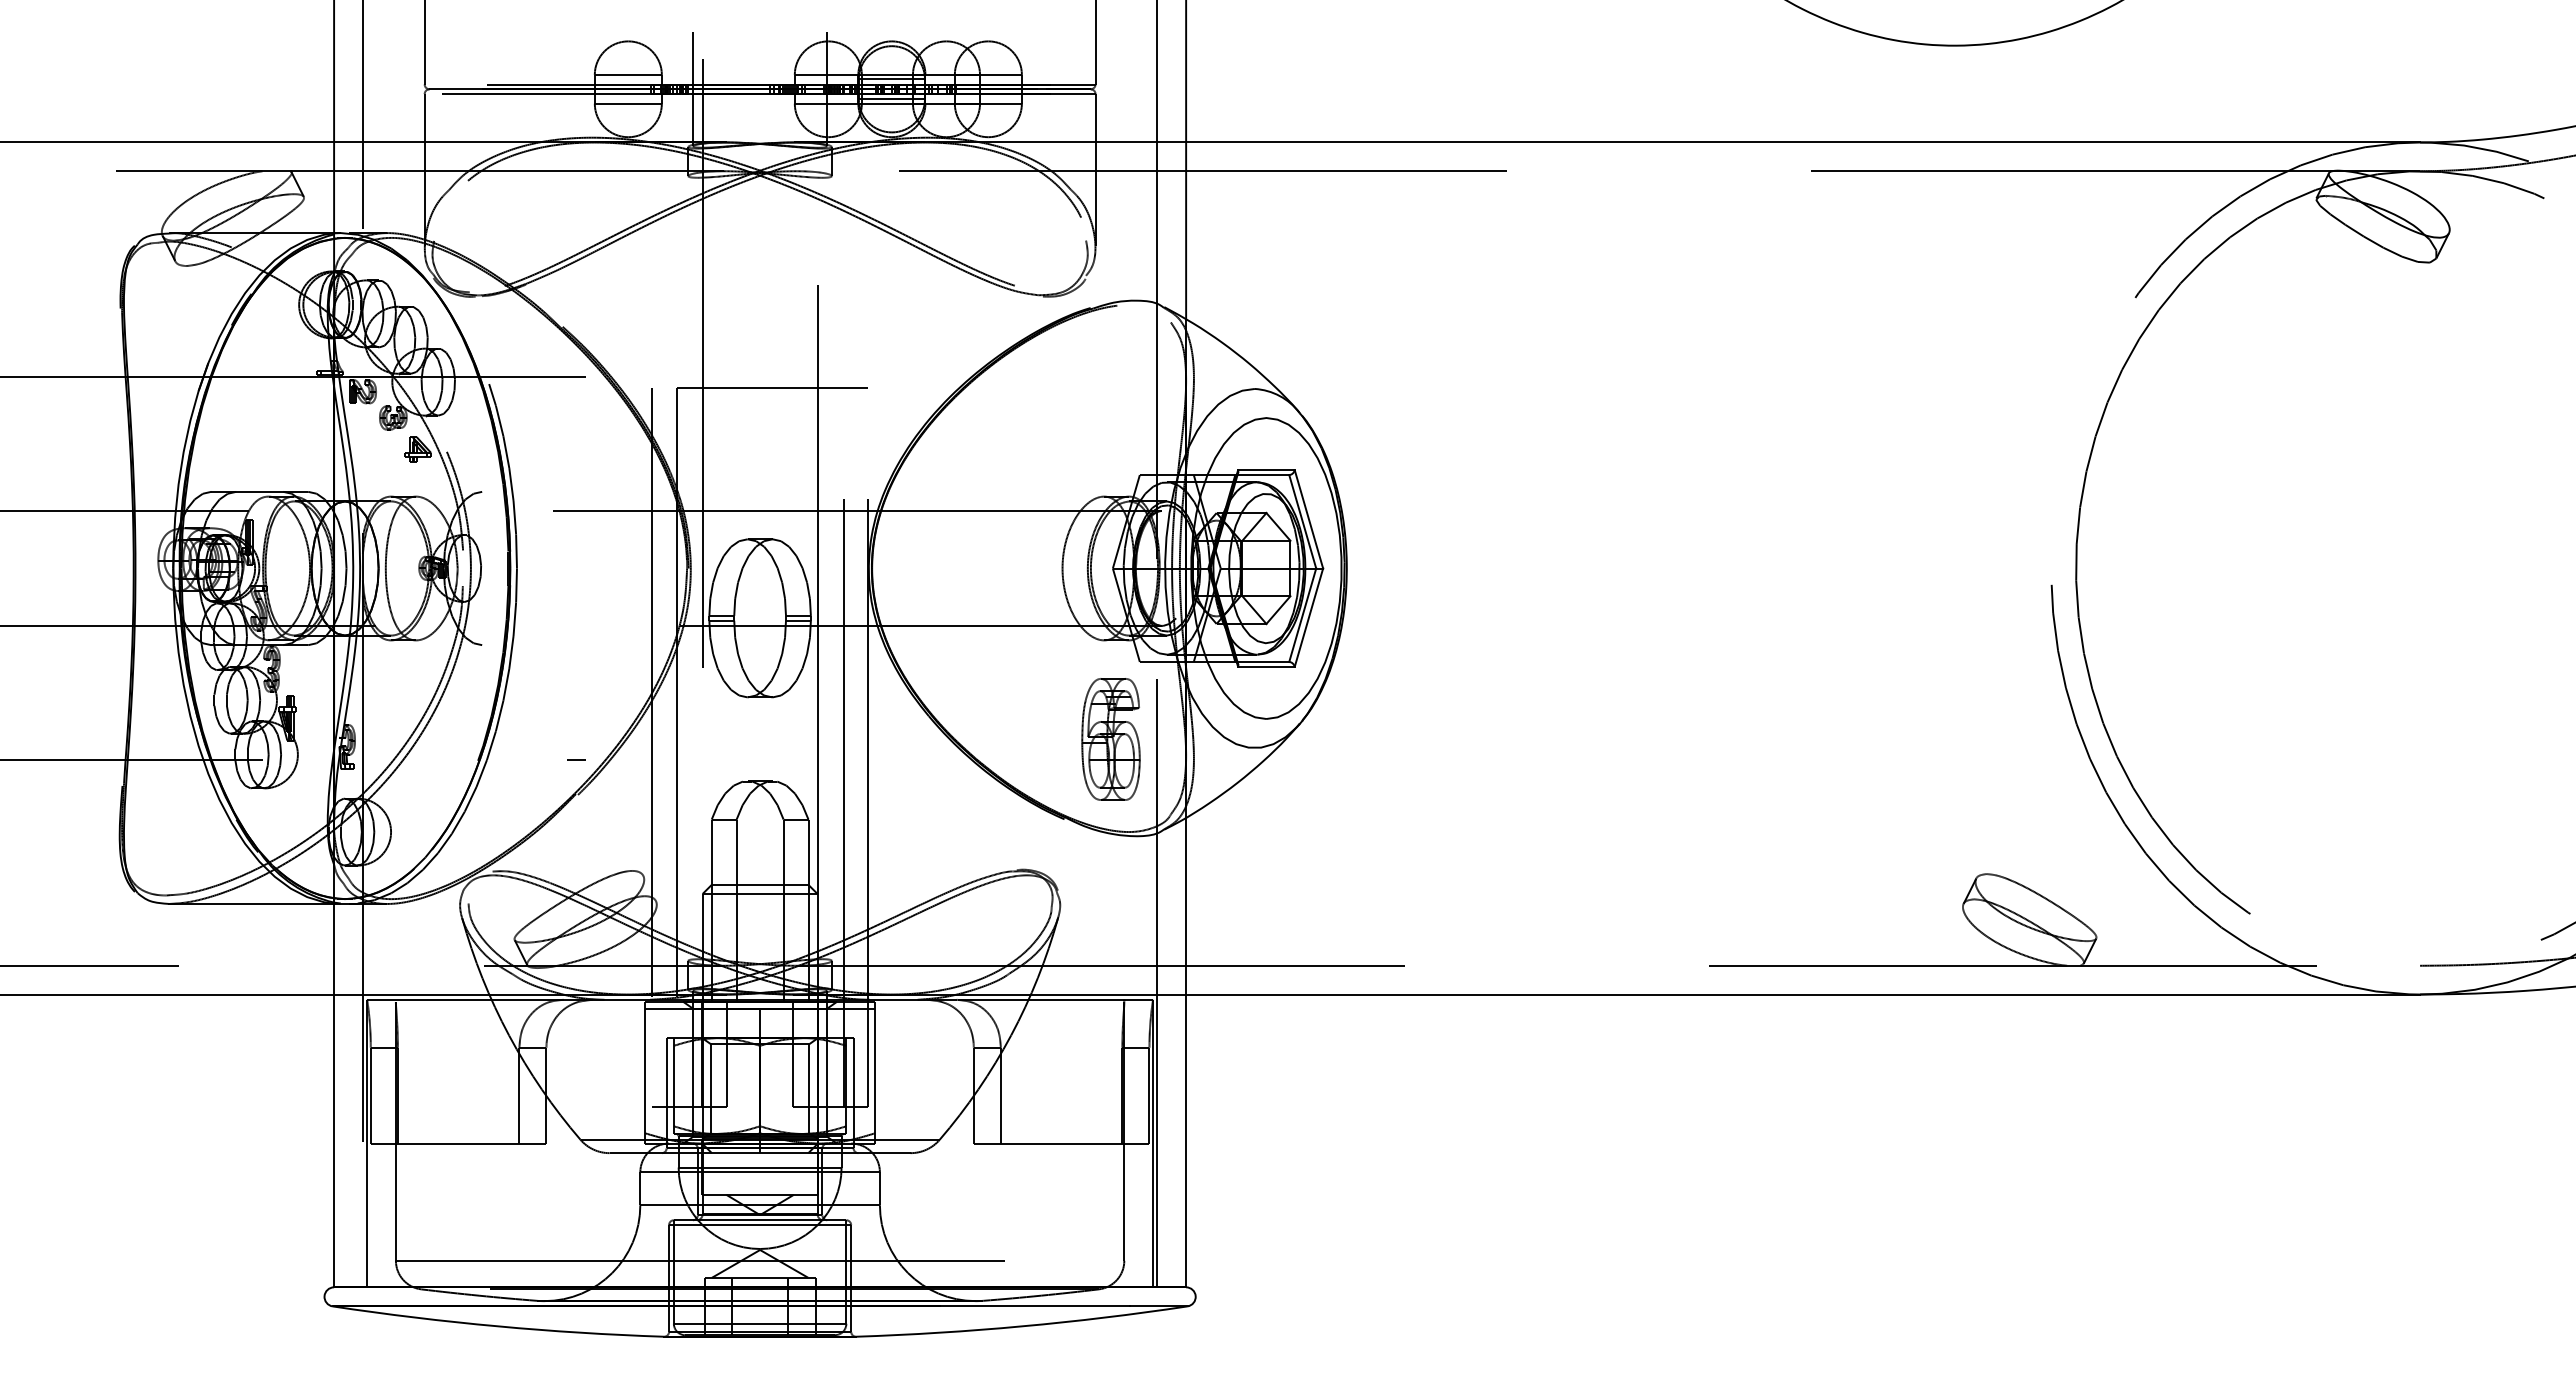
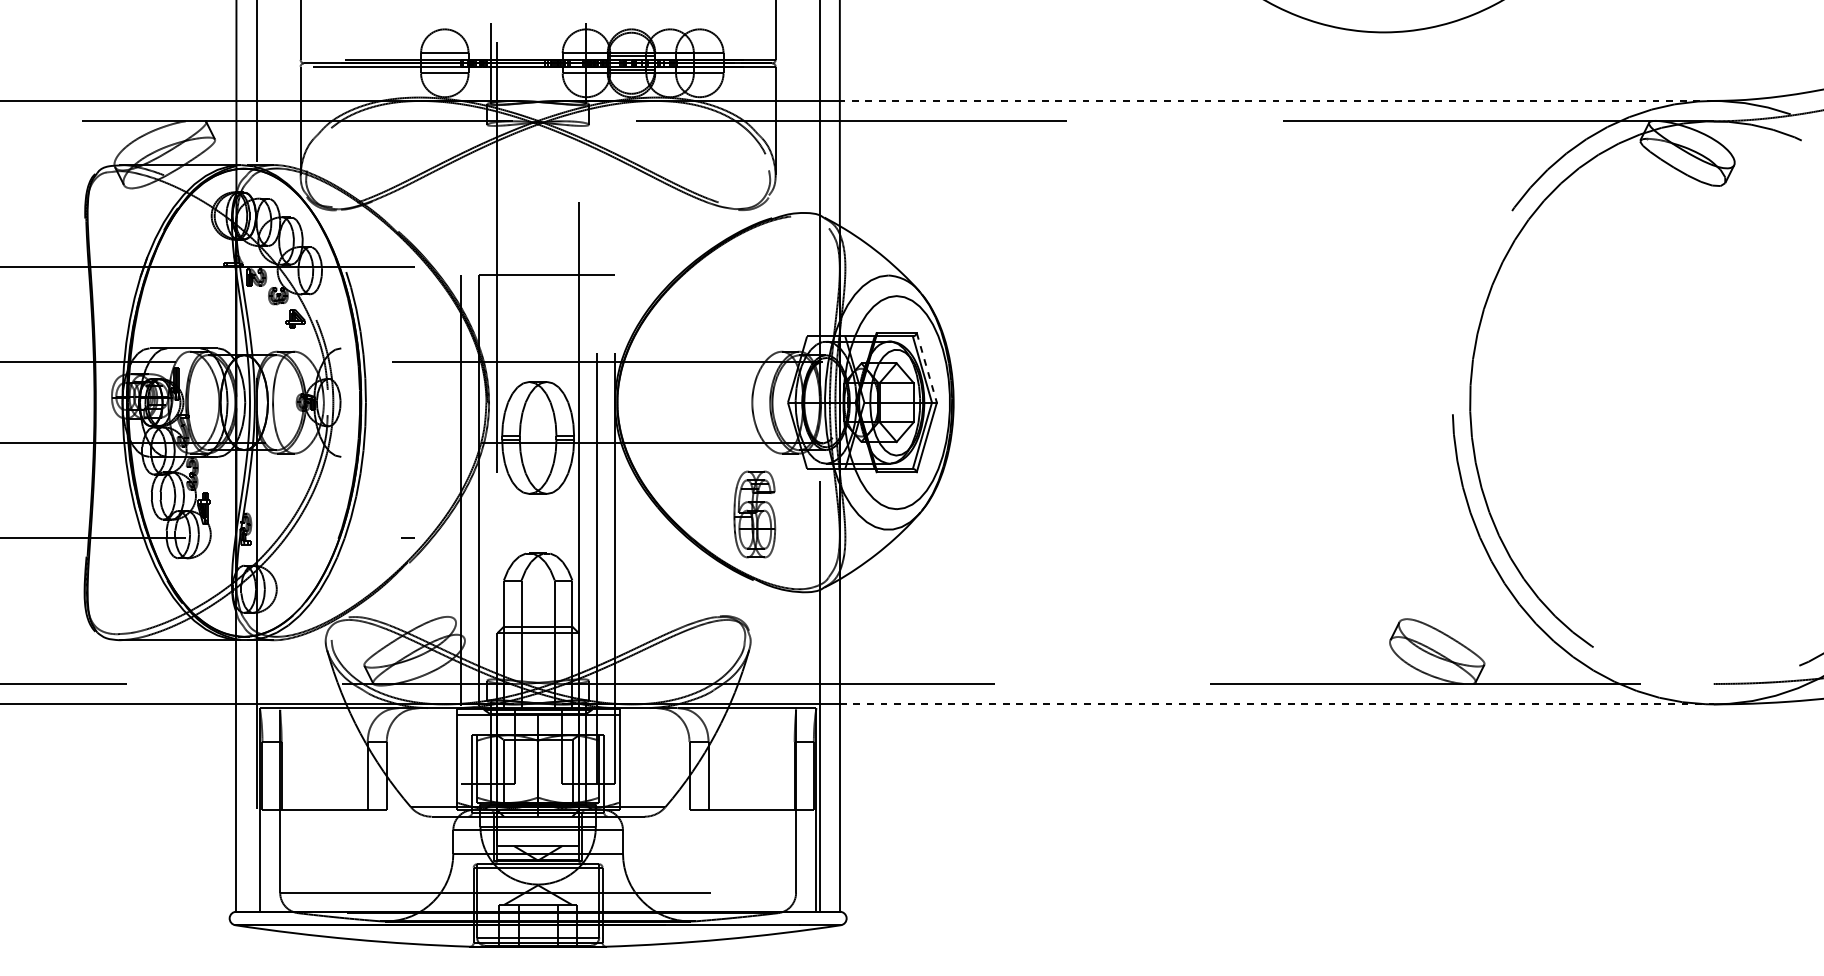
line: (1803, 142) -> (1277, 100), solid -> dashed
line: (1309, 519) -> (927, 367), solid -> dashed
part: (1110, 739) -> (754, 514), moved
line: (1803, 994) -> (1277, 704), solid -> dashed

